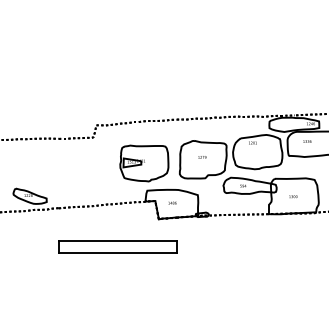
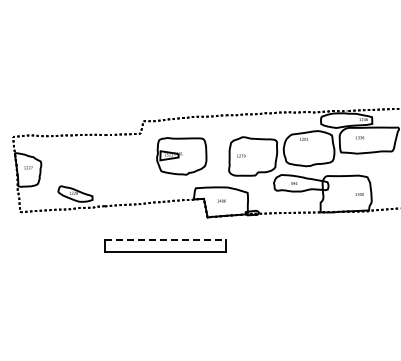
text: (202, 156) -> (241, 155), moved
part: (144, 163) -> (181, 156), moved
text: (293, 196) -> (359, 194), moved
line: (117, 241) -> (165, 240), solid -> dashed

